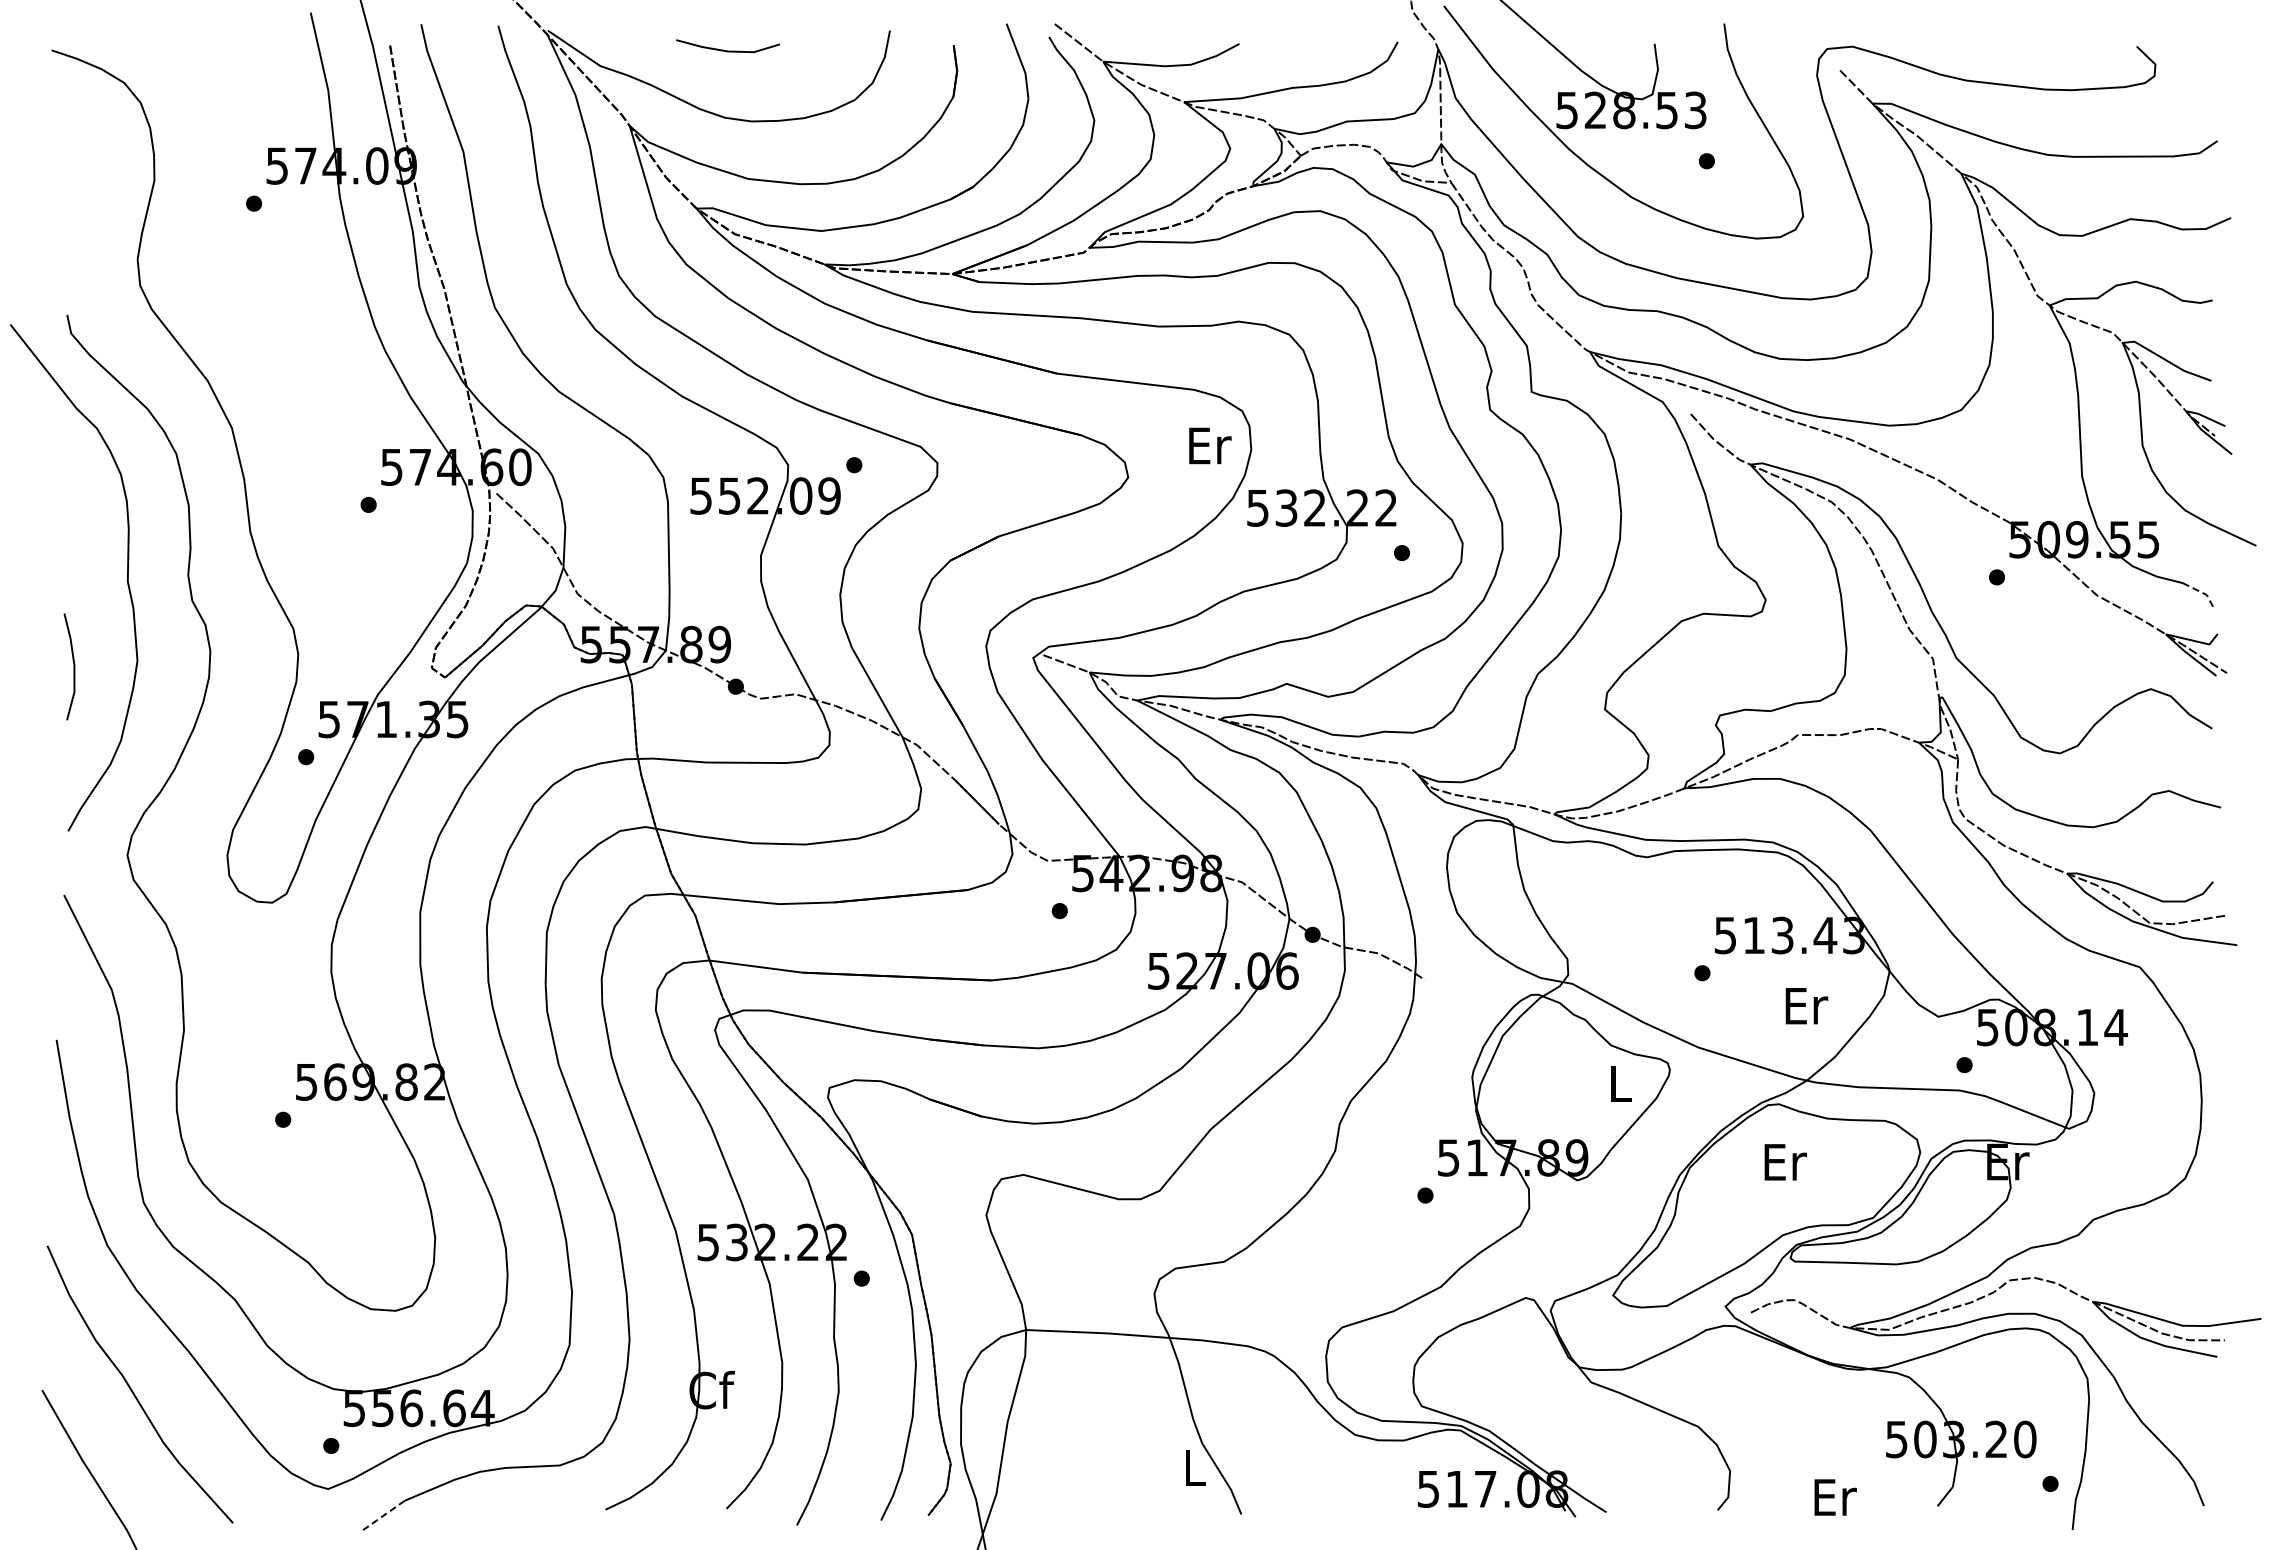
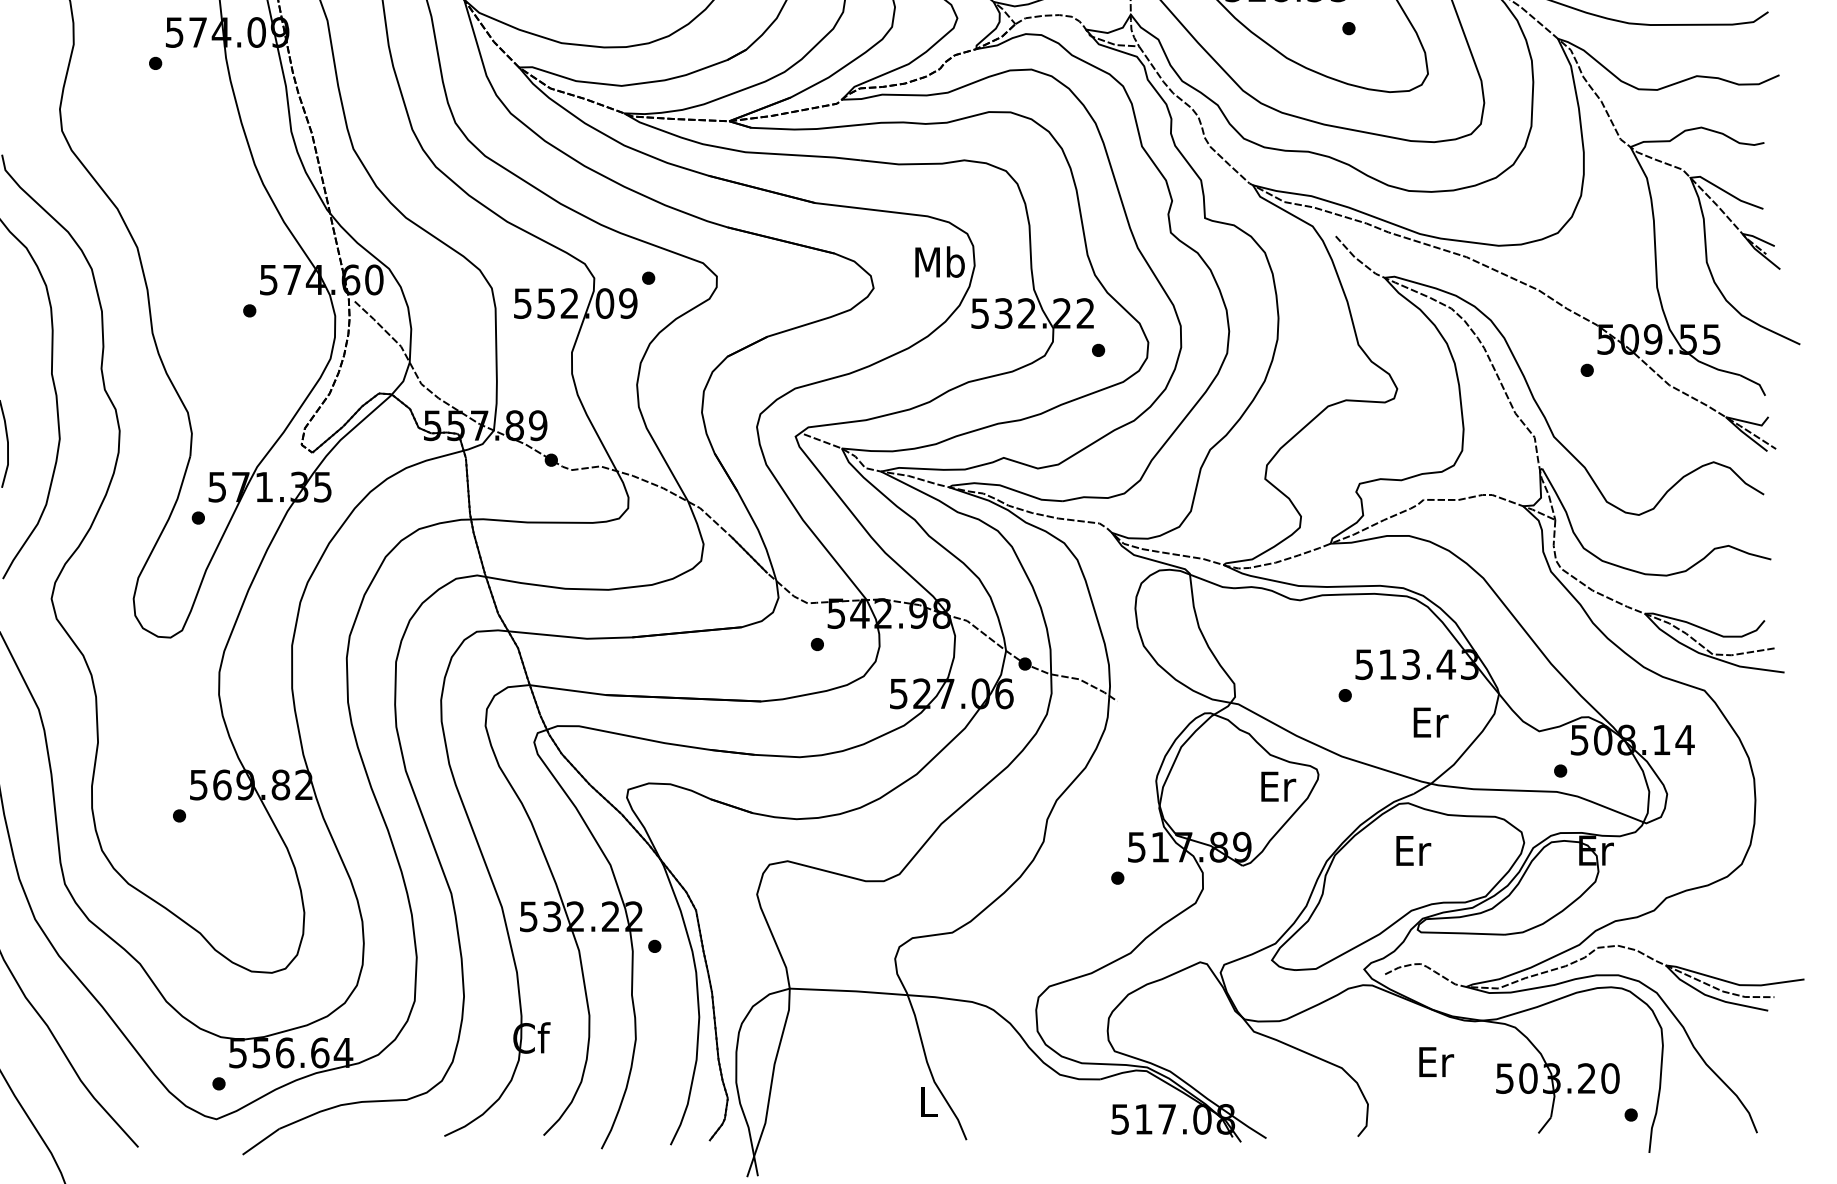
text: (1209, 445) -> (940, 262), Er -> Mb
line: (2202, 592) -> (1756, 382), dashed -> solid
text: (1621, 1084) -> (1278, 786), L -> Er
text: (1835, 1497) -> (1436, 1062), moved
line: (382, 1516) -> (261, 1141), dashed -> solid

